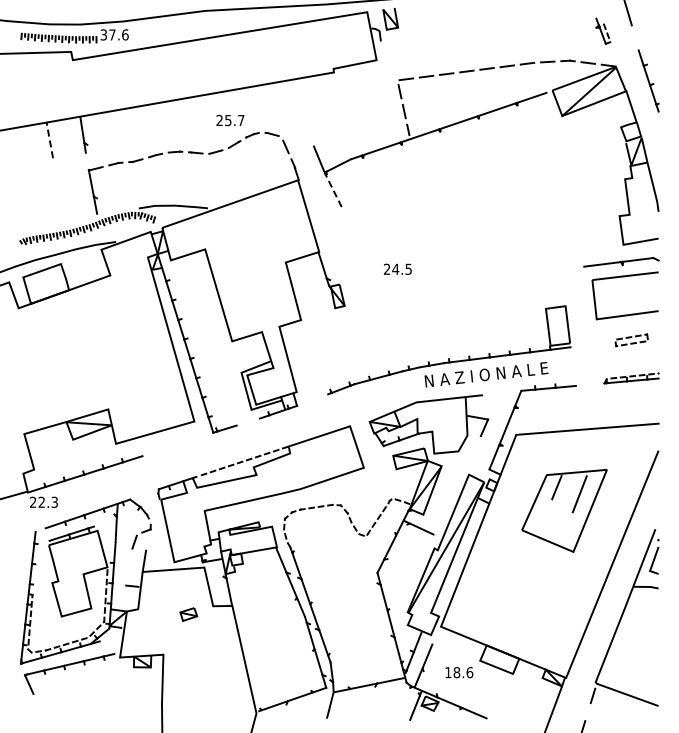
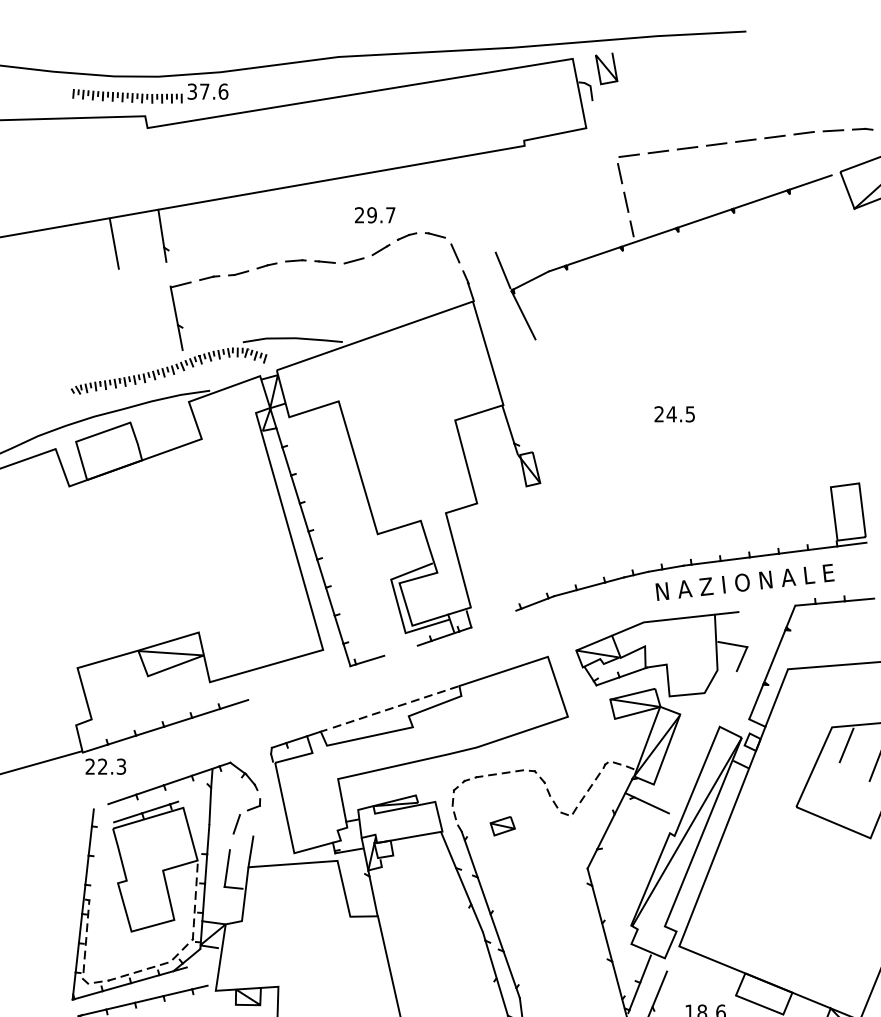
text: (228, 119) -> (372, 213), 25.7 -> 29.7
line: (49, 138) -> (113, 241), dashed -> solid
line: (332, 189) -> (522, 314), dashed -> solid
text: (397, 268) -> (674, 413), moved
line: (127, 572) -> (226, 868), added
part: (188, 614) -> (502, 826), moved

